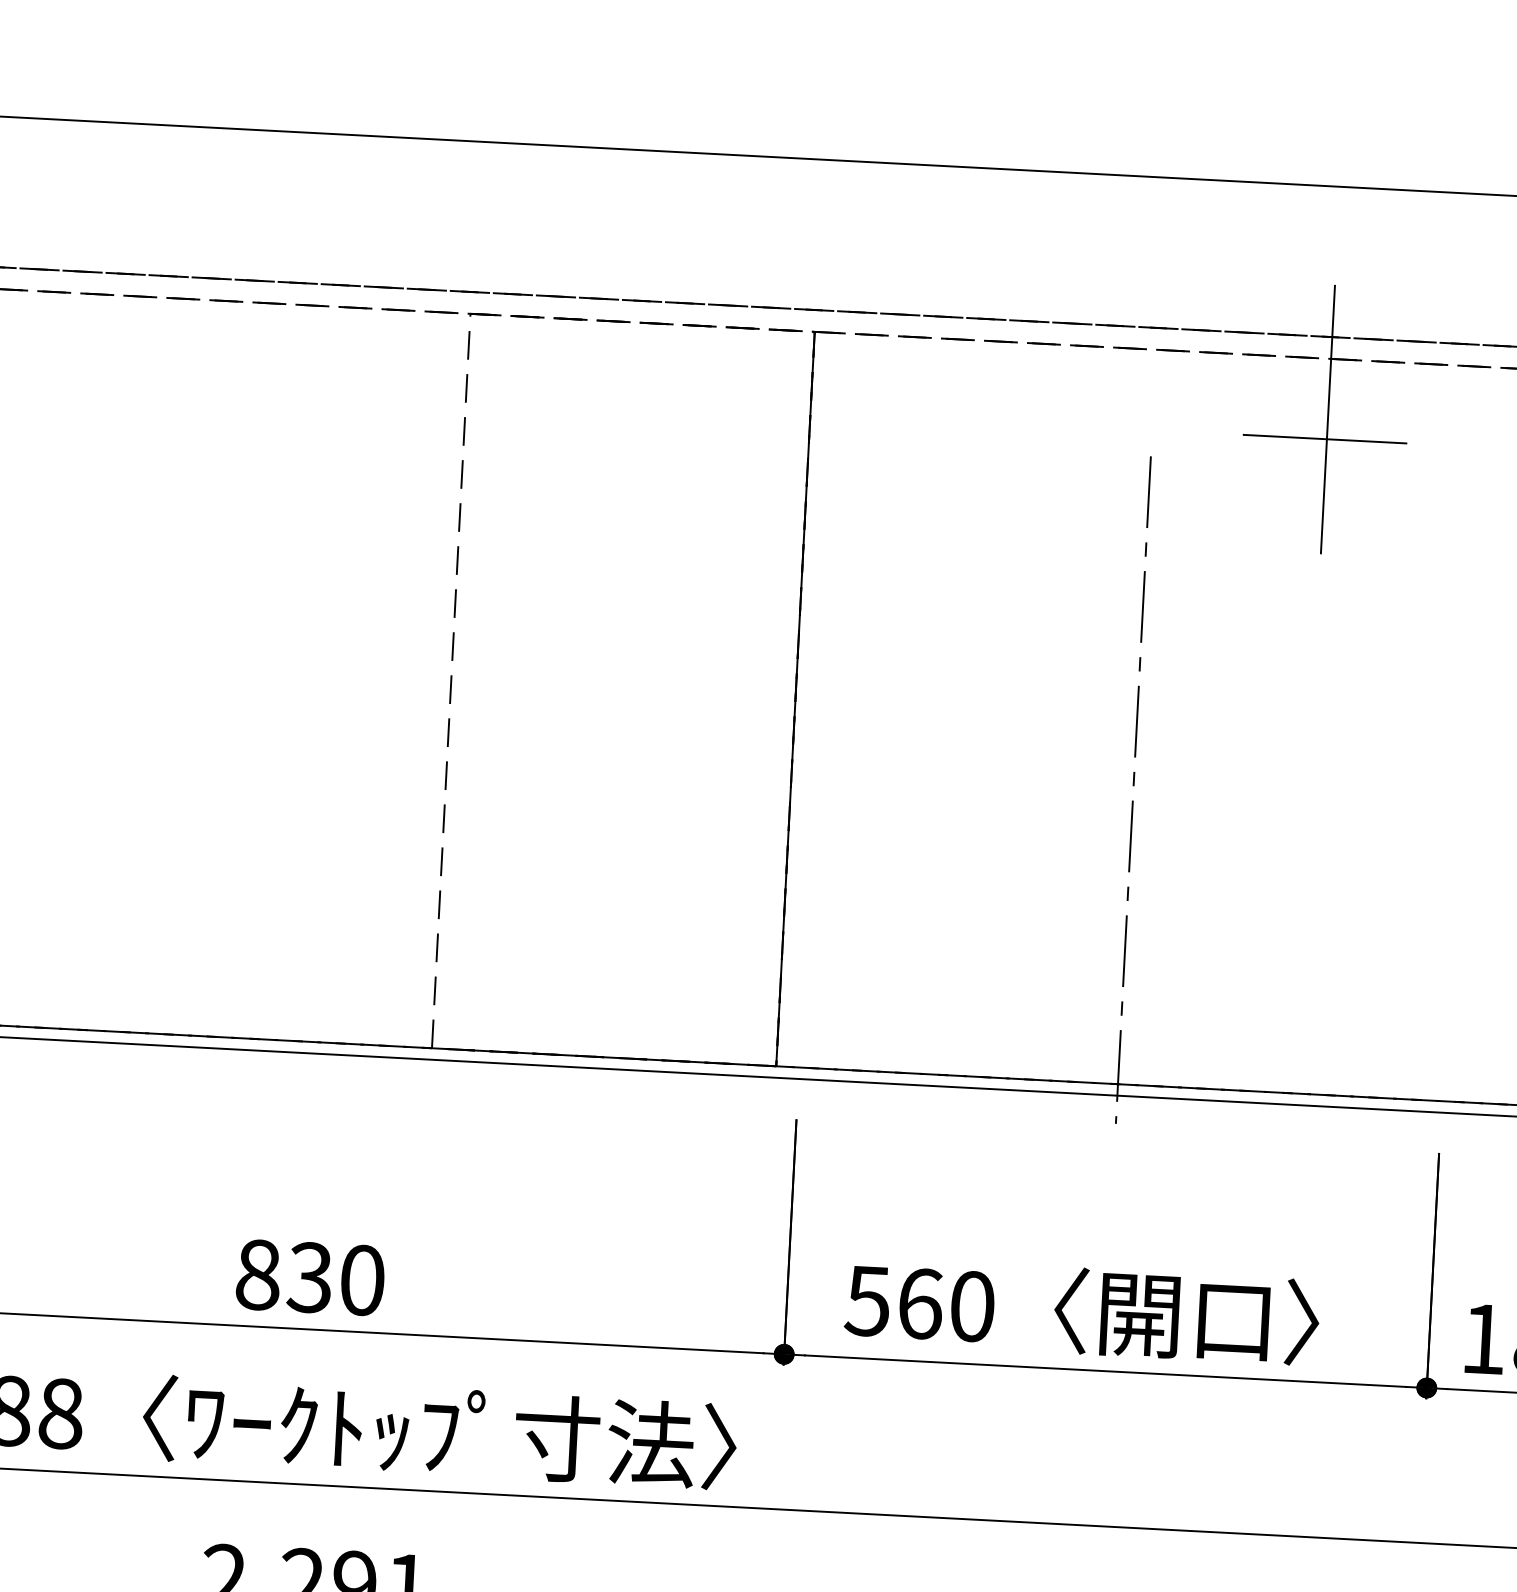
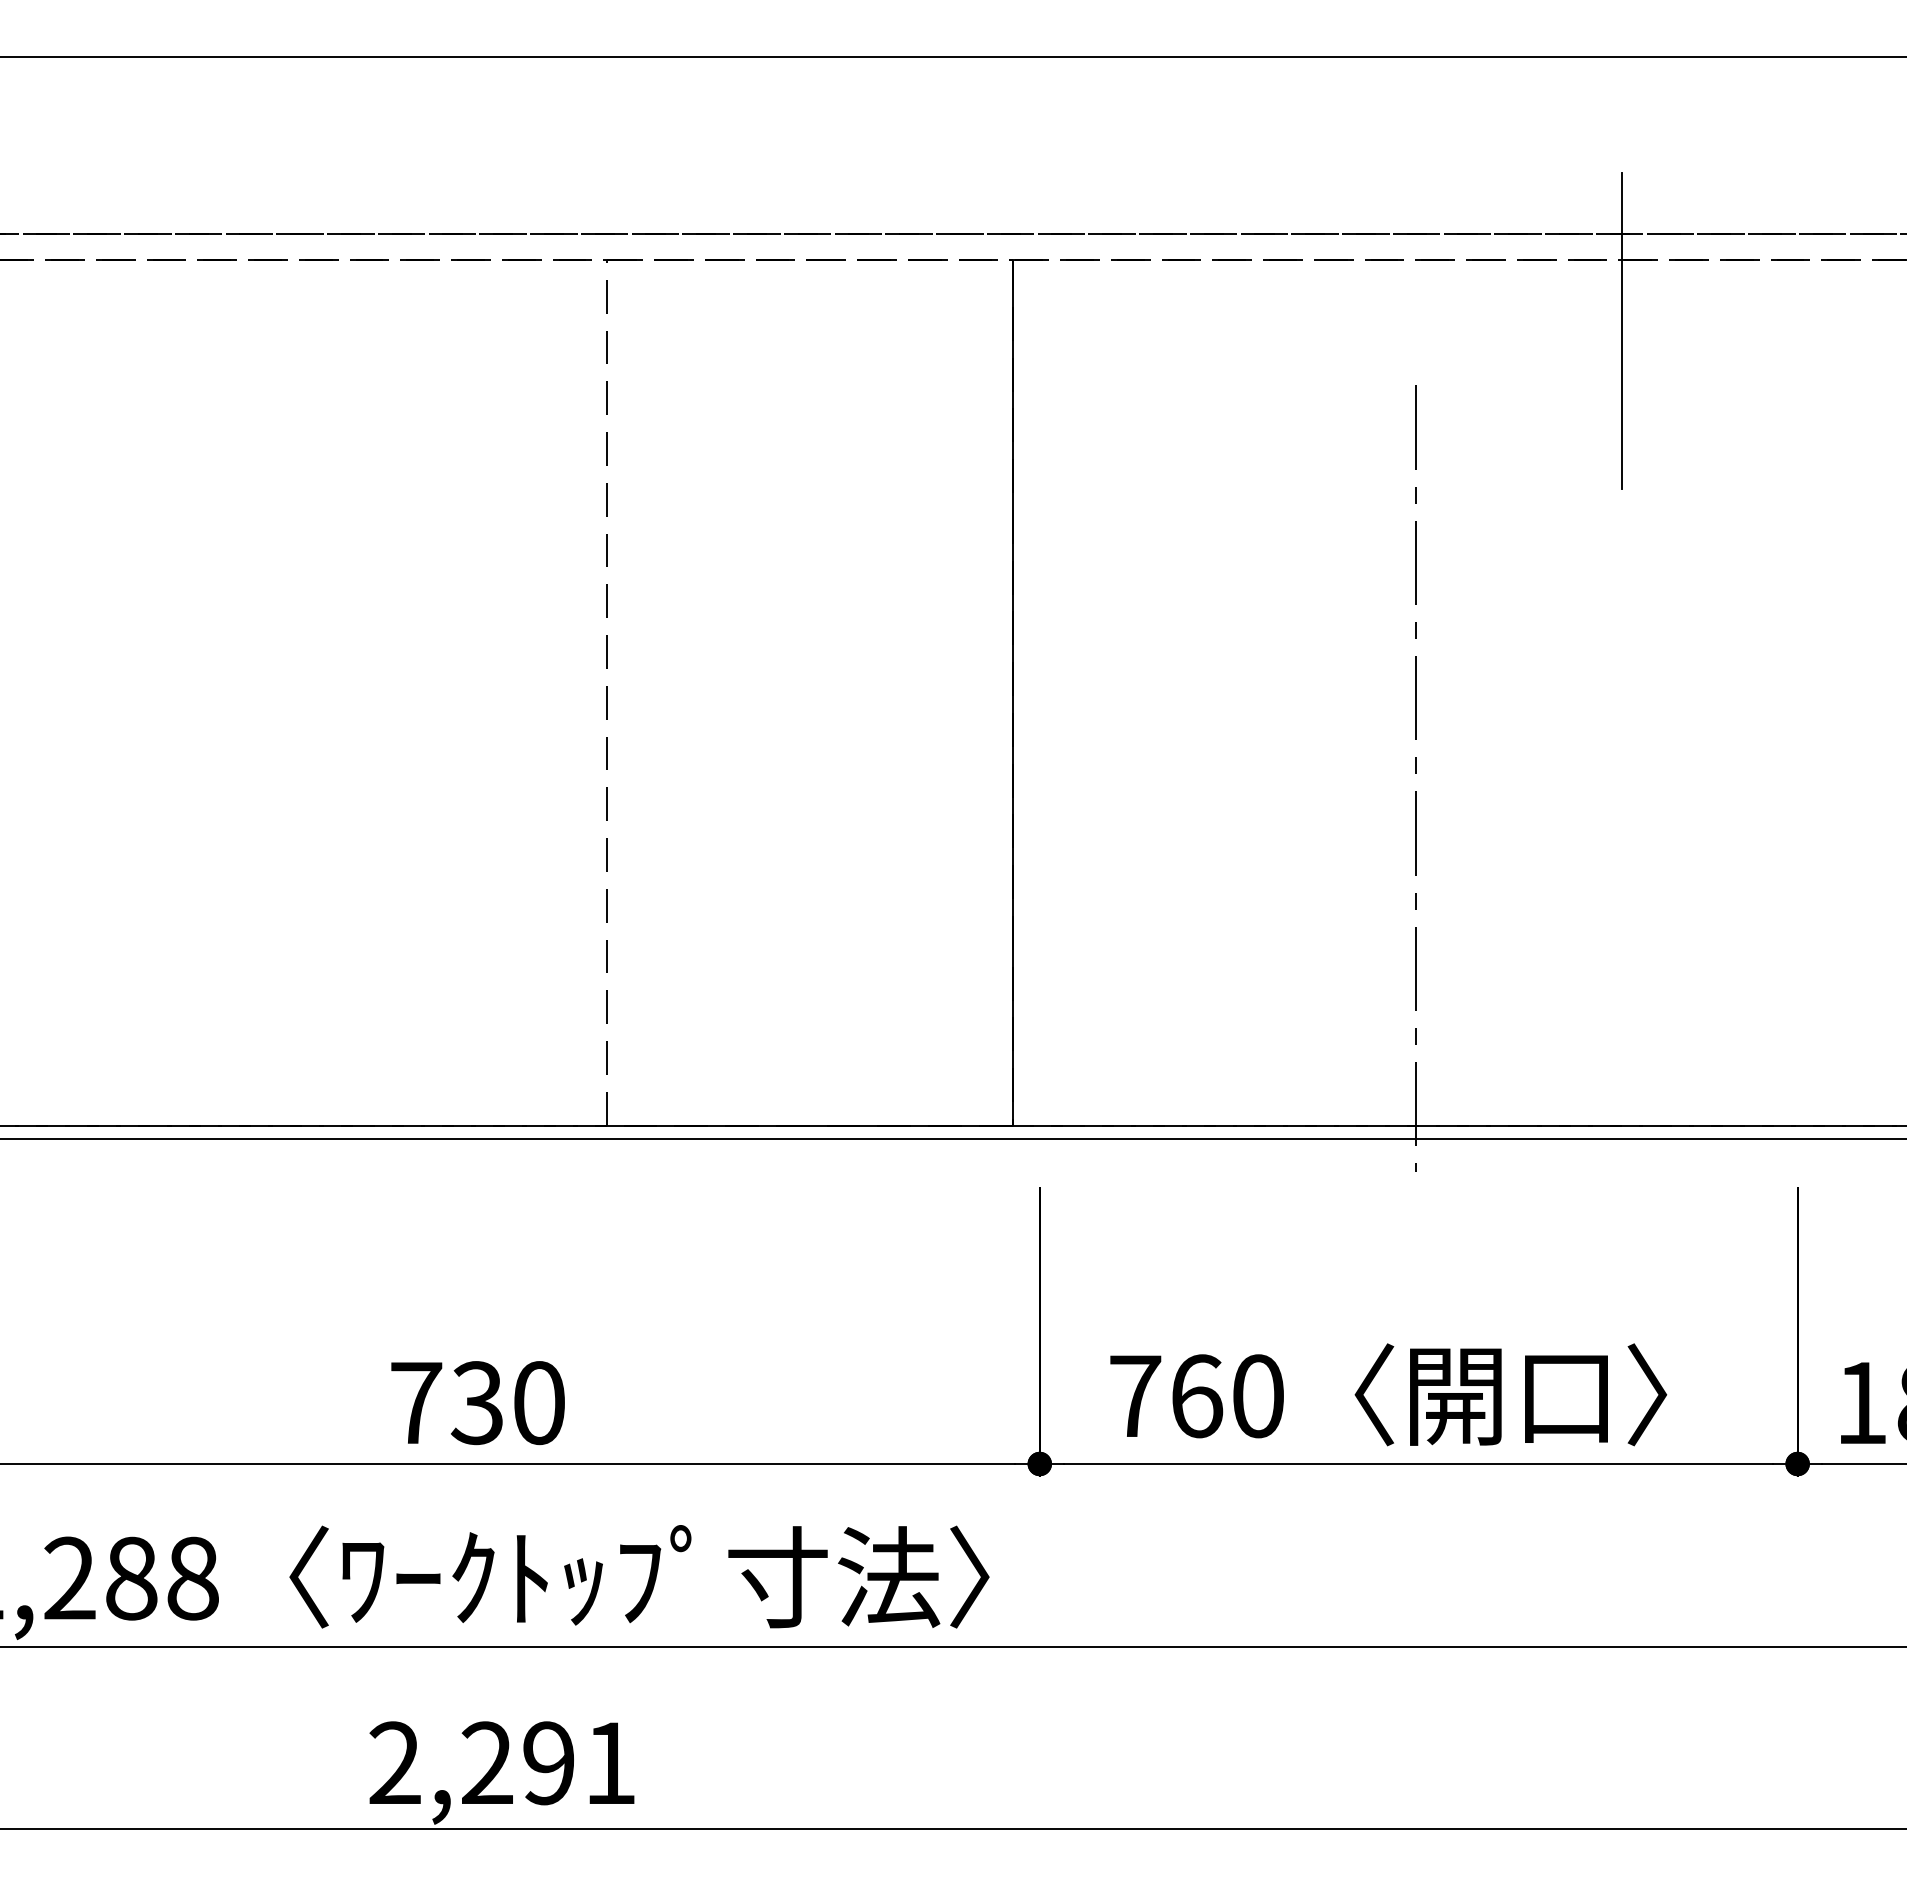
line: (1325, 439) -> (1619, 354), removed
text: (258, 1275) -> (416, 1403), 830 -> 730
text: (867, 1301) -> (1134, 1396), 560 -> 760

